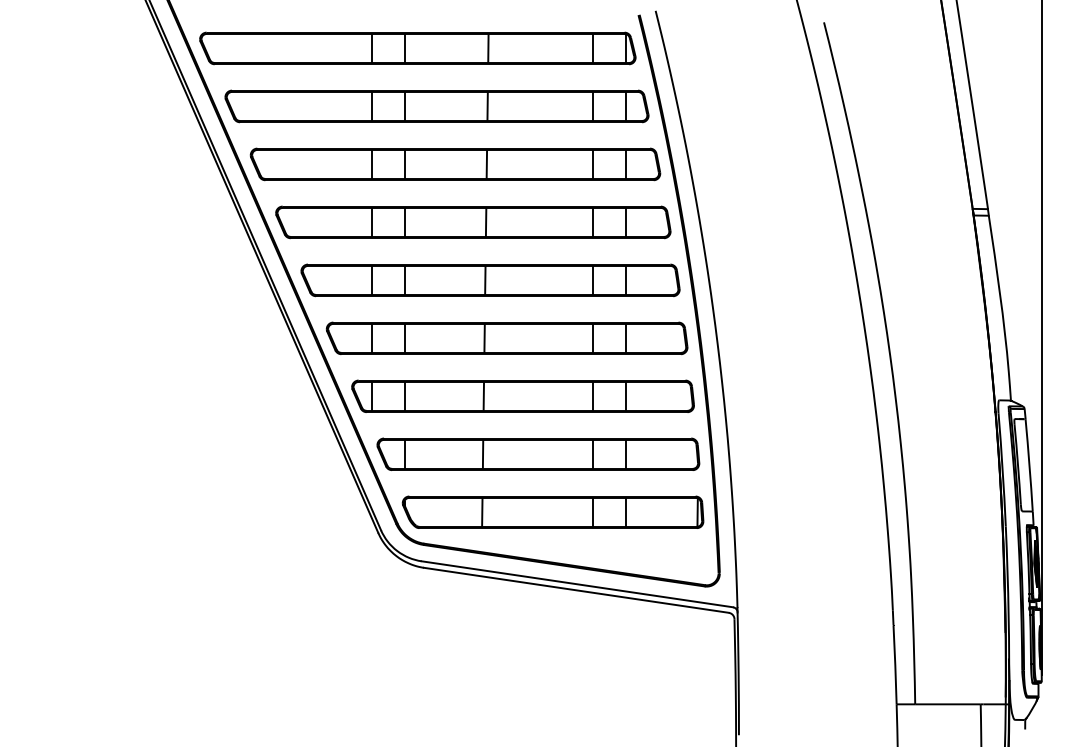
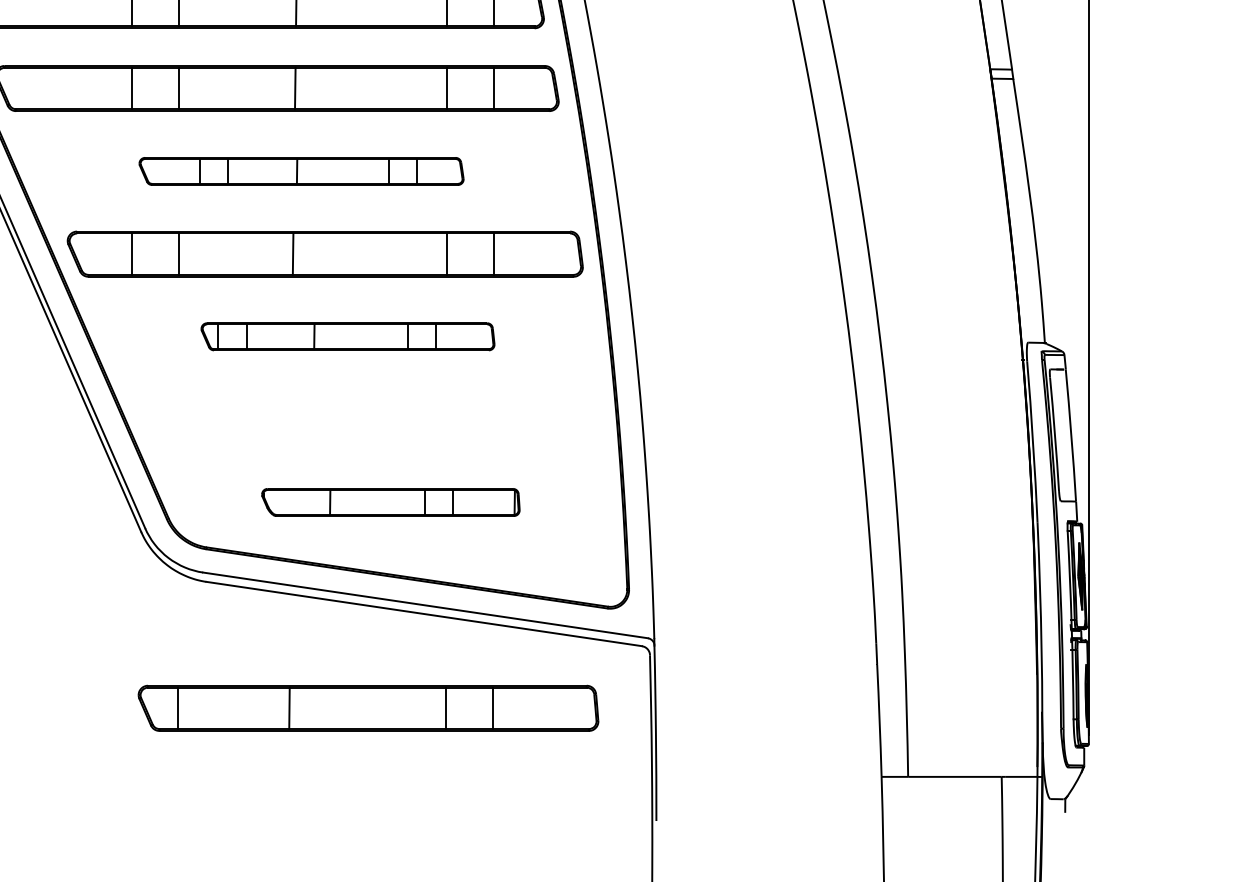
part: (490, 280) -> (301, 171), size x0.6
part: (522, 395) -> (347, 335), size x0.6
part: (538, 453) -> (368, 707), moved
part: (552, 511) -> (390, 501), size x0.6

